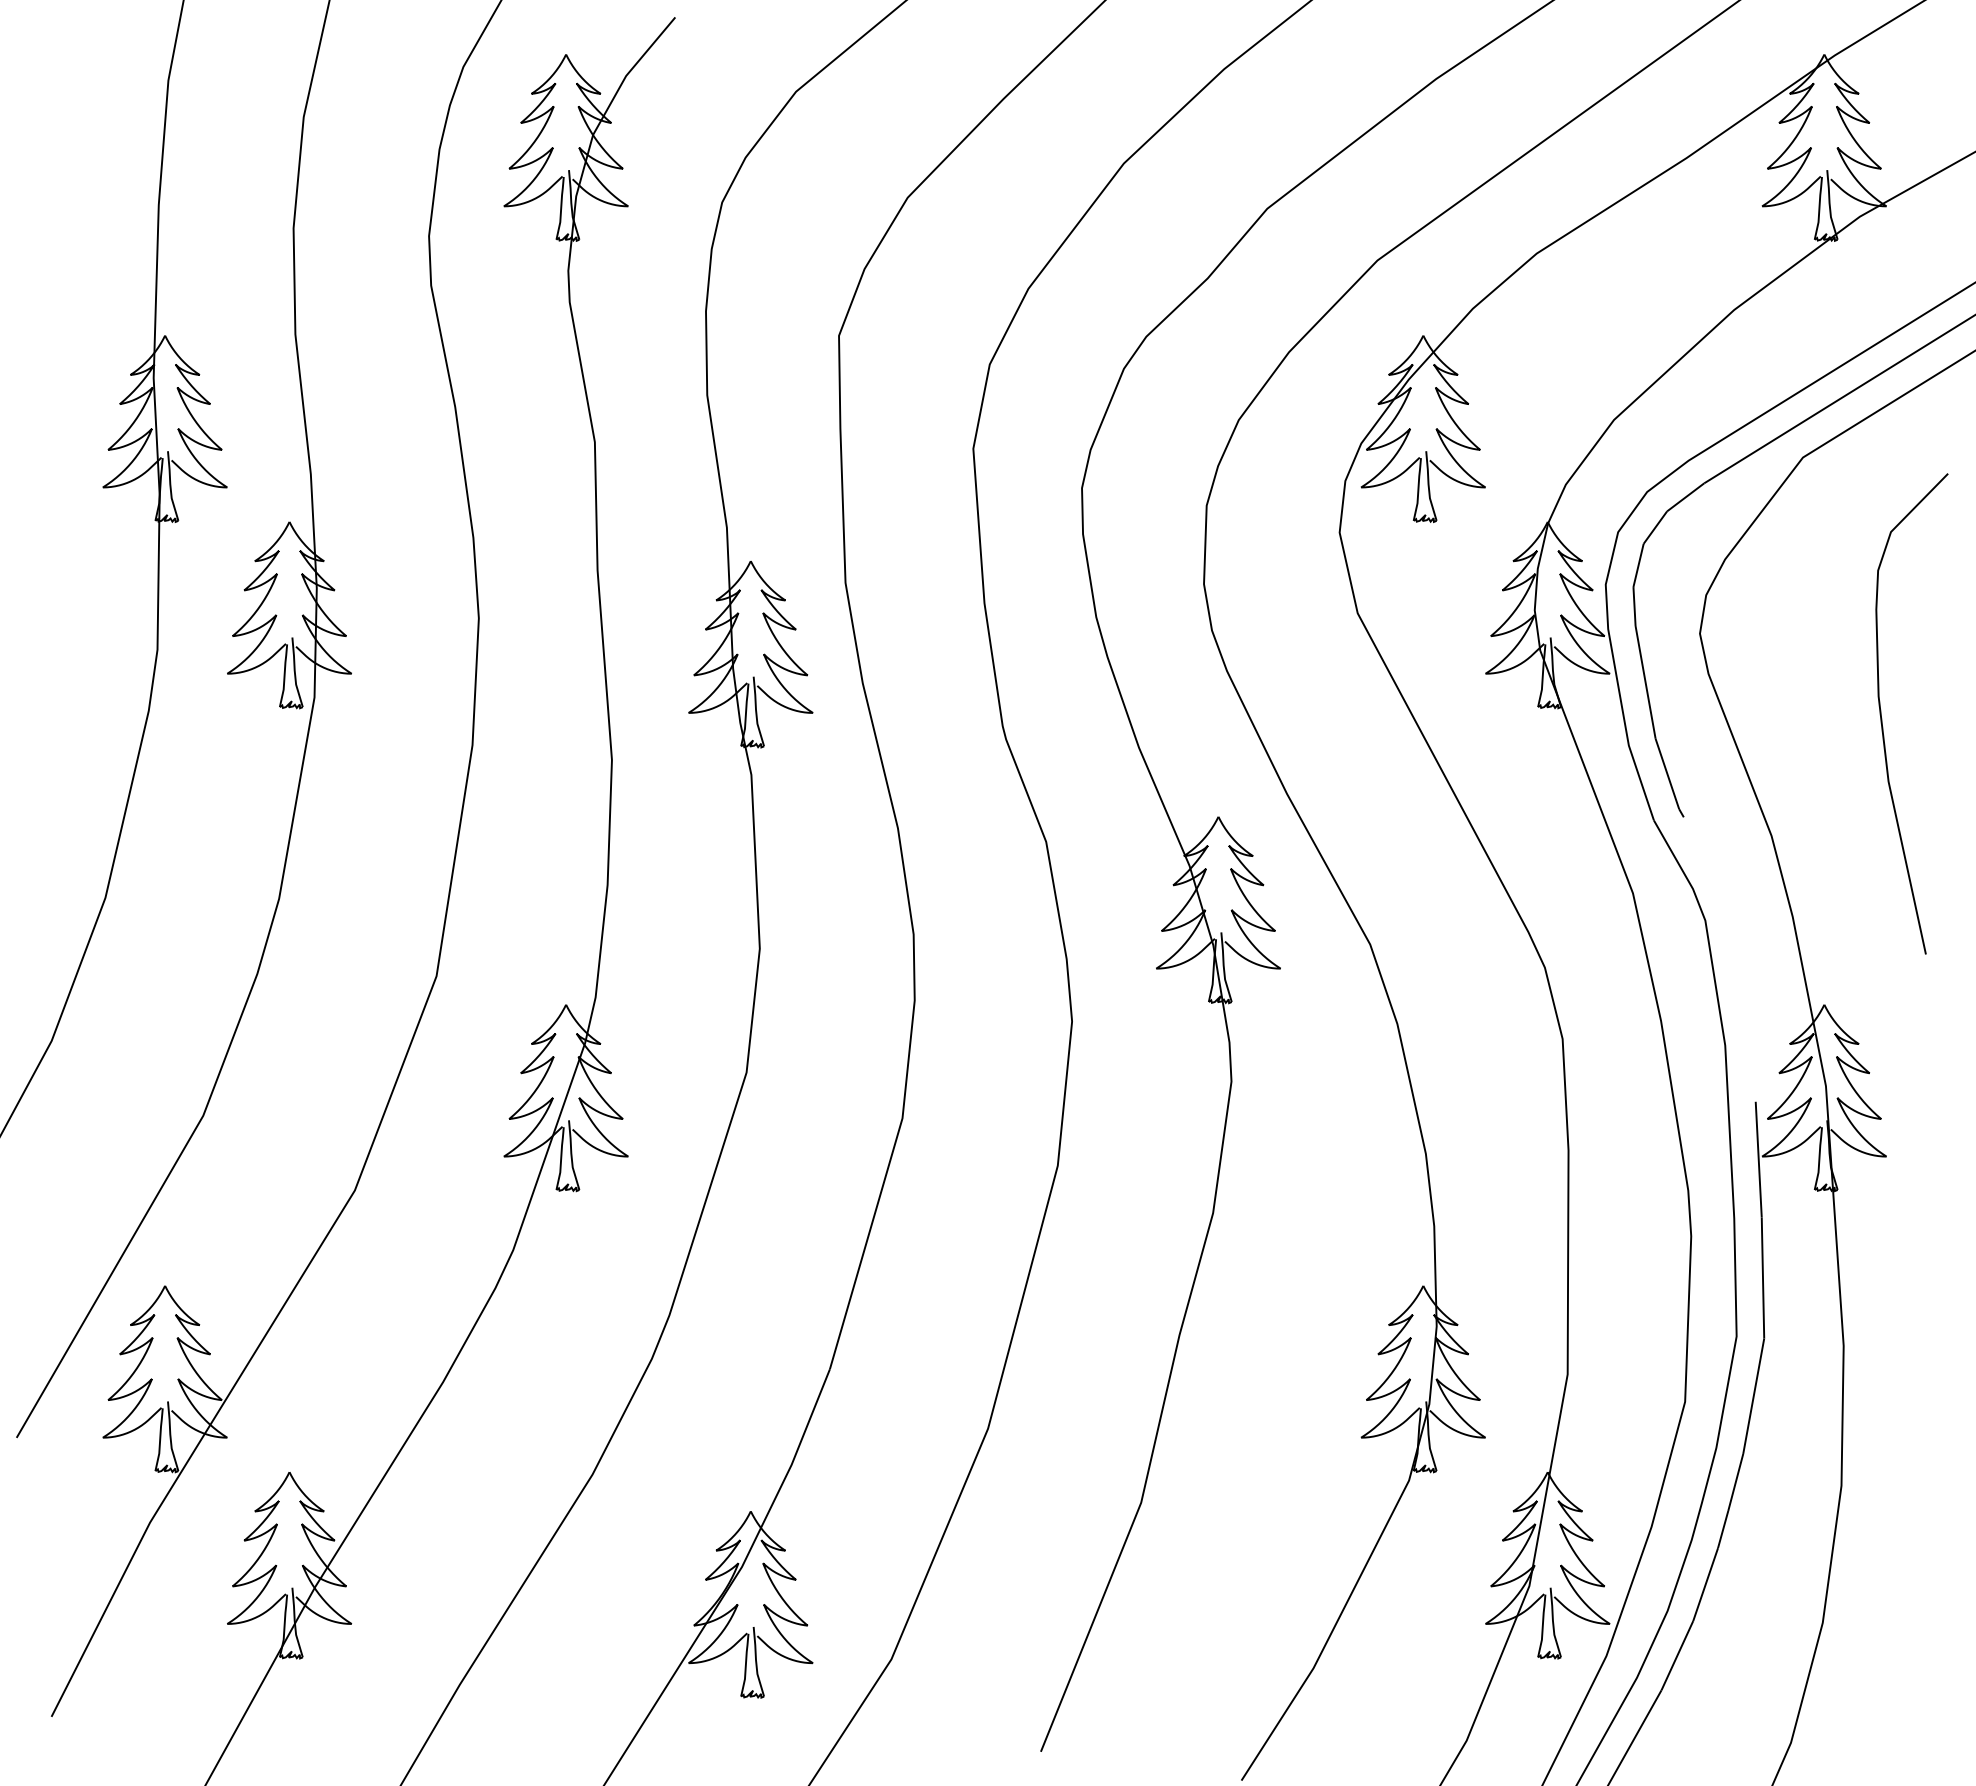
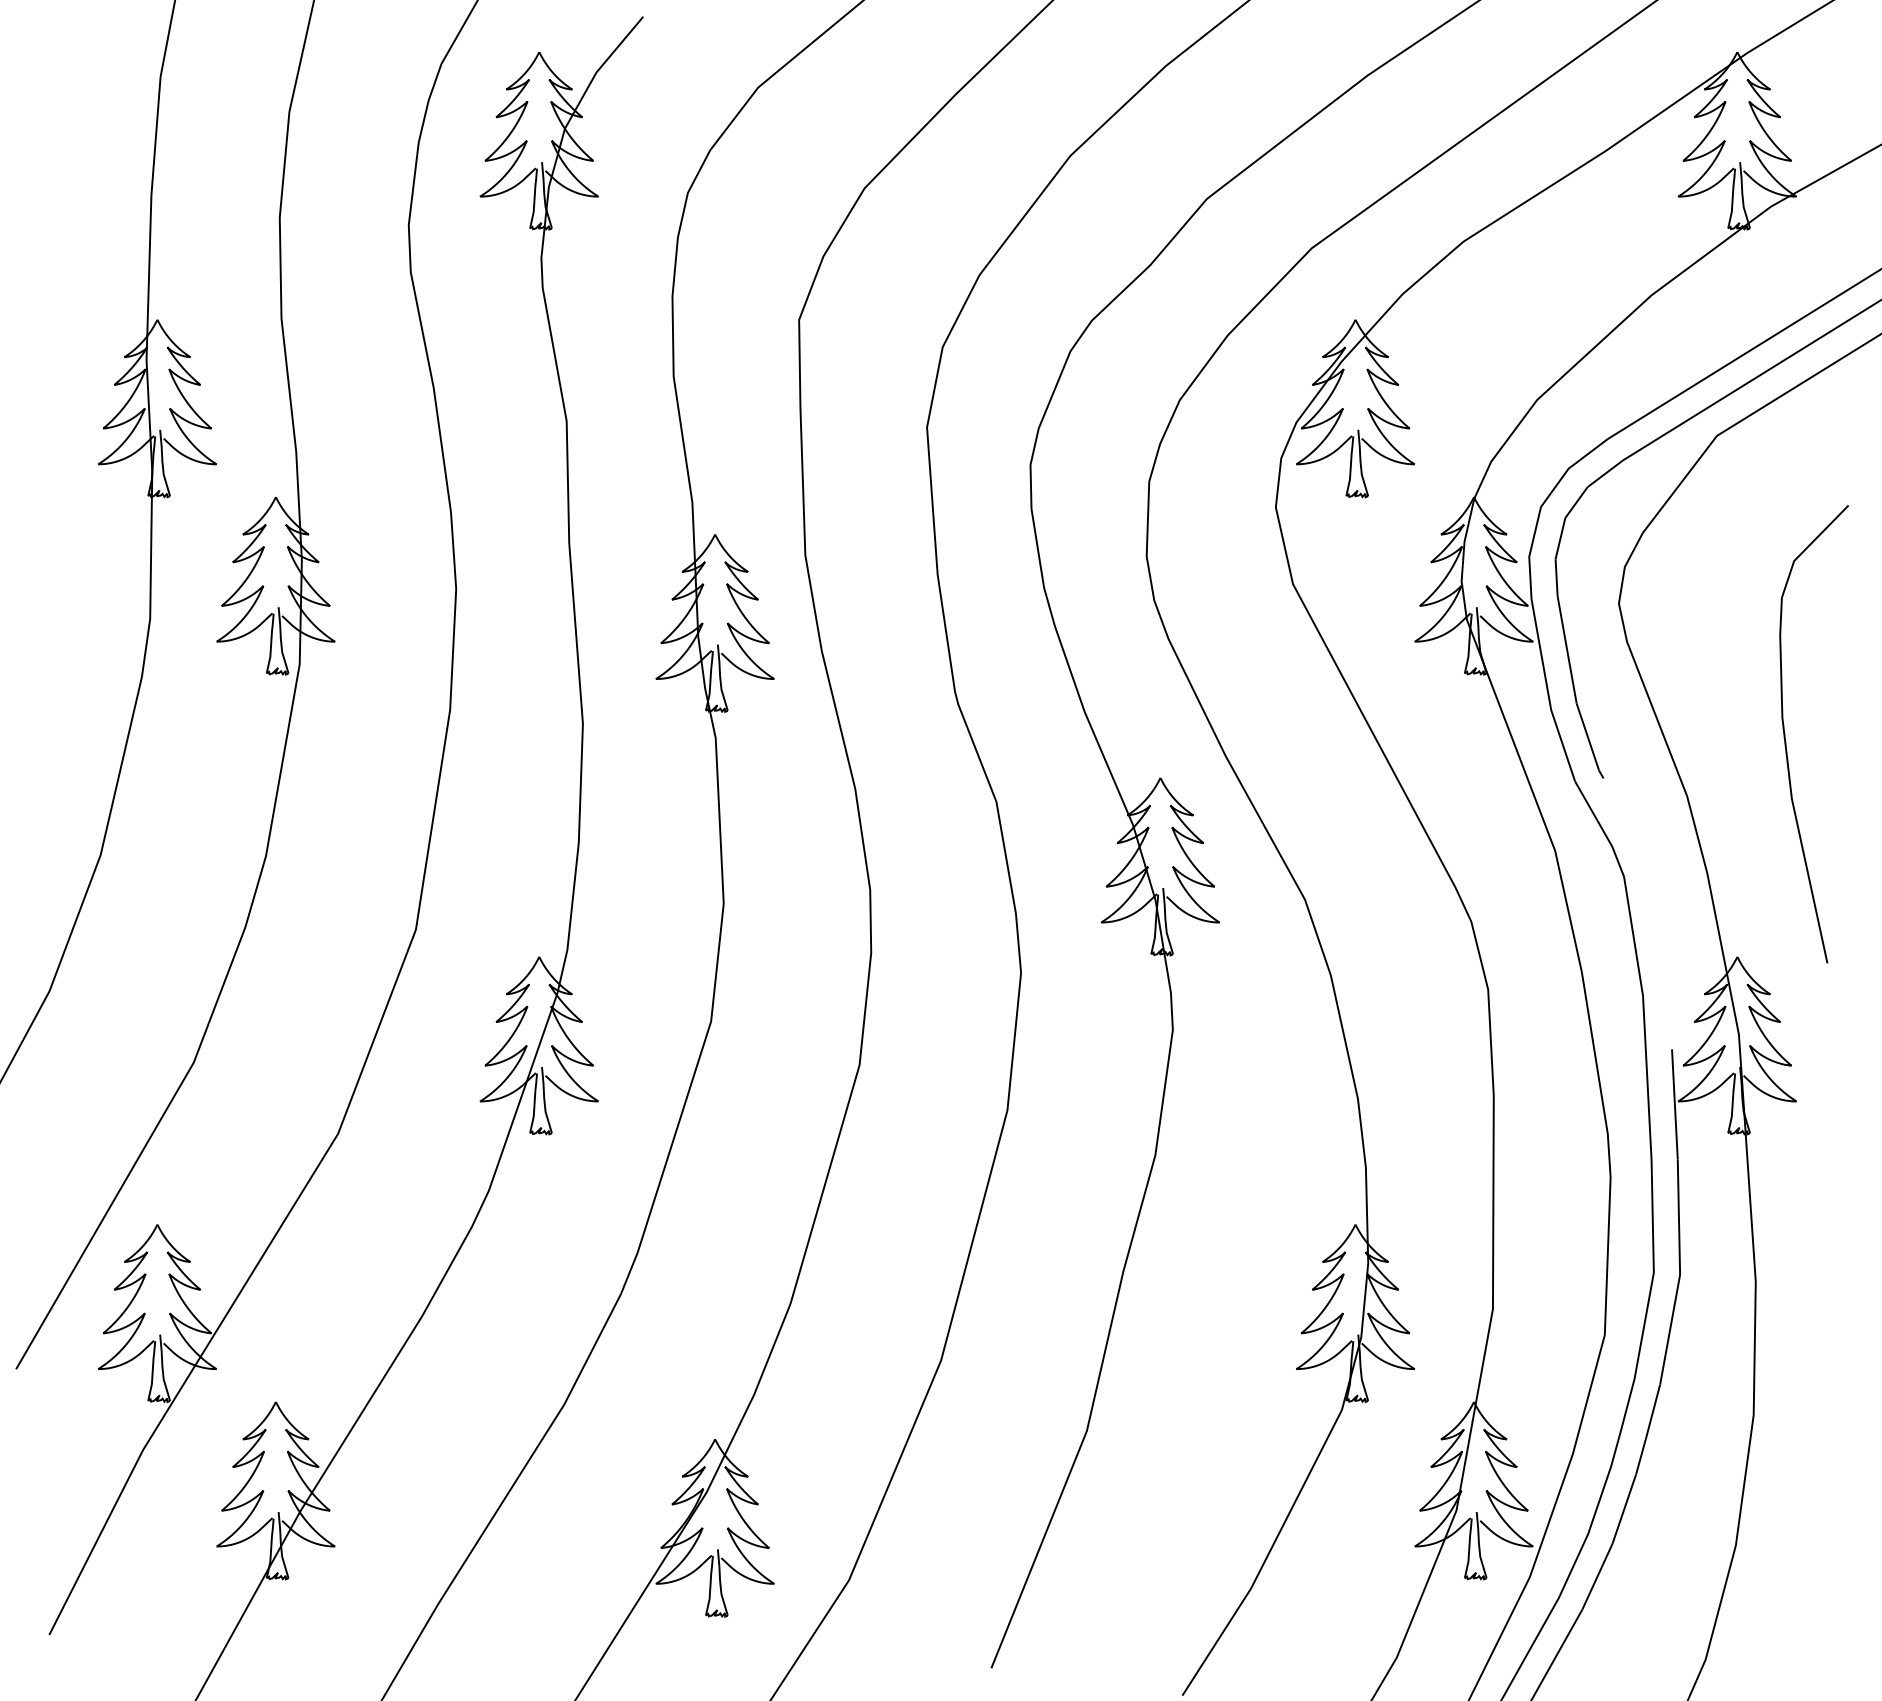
curve: (1882, 718) -> (1786, 738), moved

